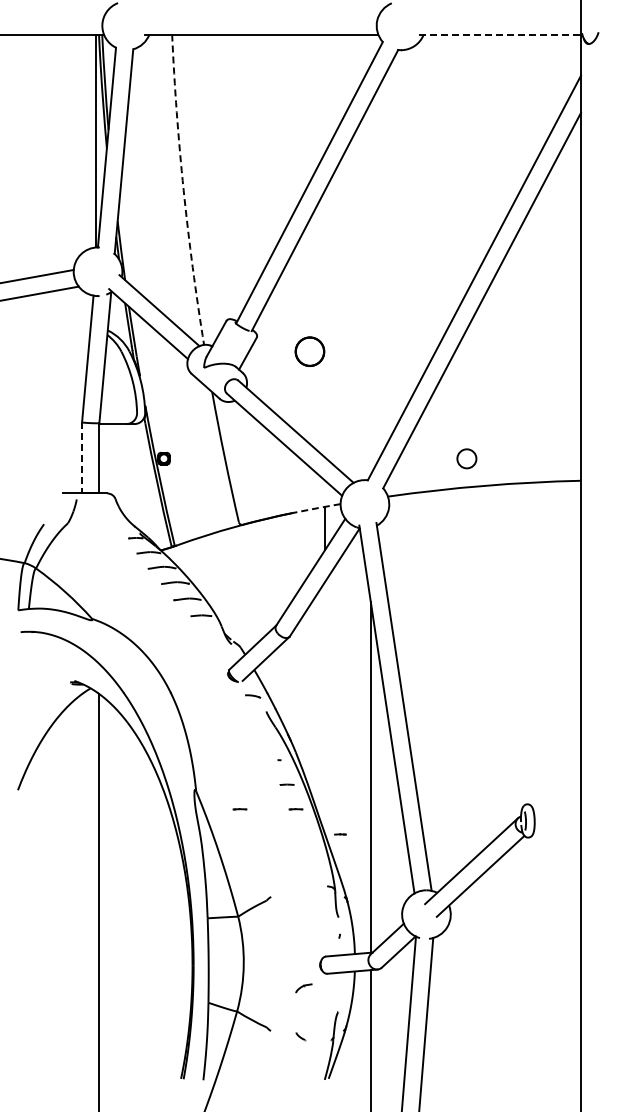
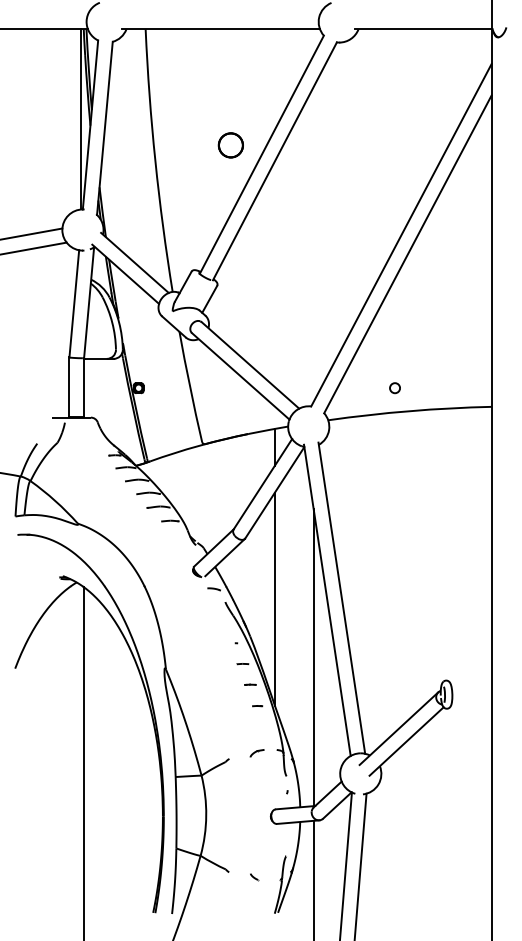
line: (500, 34) -> (423, 29), dashed -> solid
arc: (183, 190) -> (155, 161), dashed -> solid
part: (309, 351) -> (230, 145), moved
line: (82, 458) -> (69, 388), dashed -> solid
circle: (466, 458) -> (394, 388), size x0.62
line: (317, 508) -> (268, 430), dashed -> solid
line: (325, 708) -> (275, 599), added
line: (239, 809) -> (202, 684), removed
line: (340, 834) -> (257, 706), moved
part: (303, 988) -> (256, 753), moved

